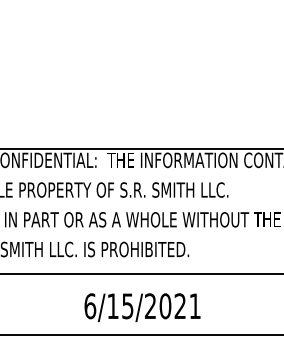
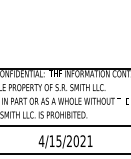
text: (89, 306) -> (41, 141), 6/15/2021 -> 4/15/2021

